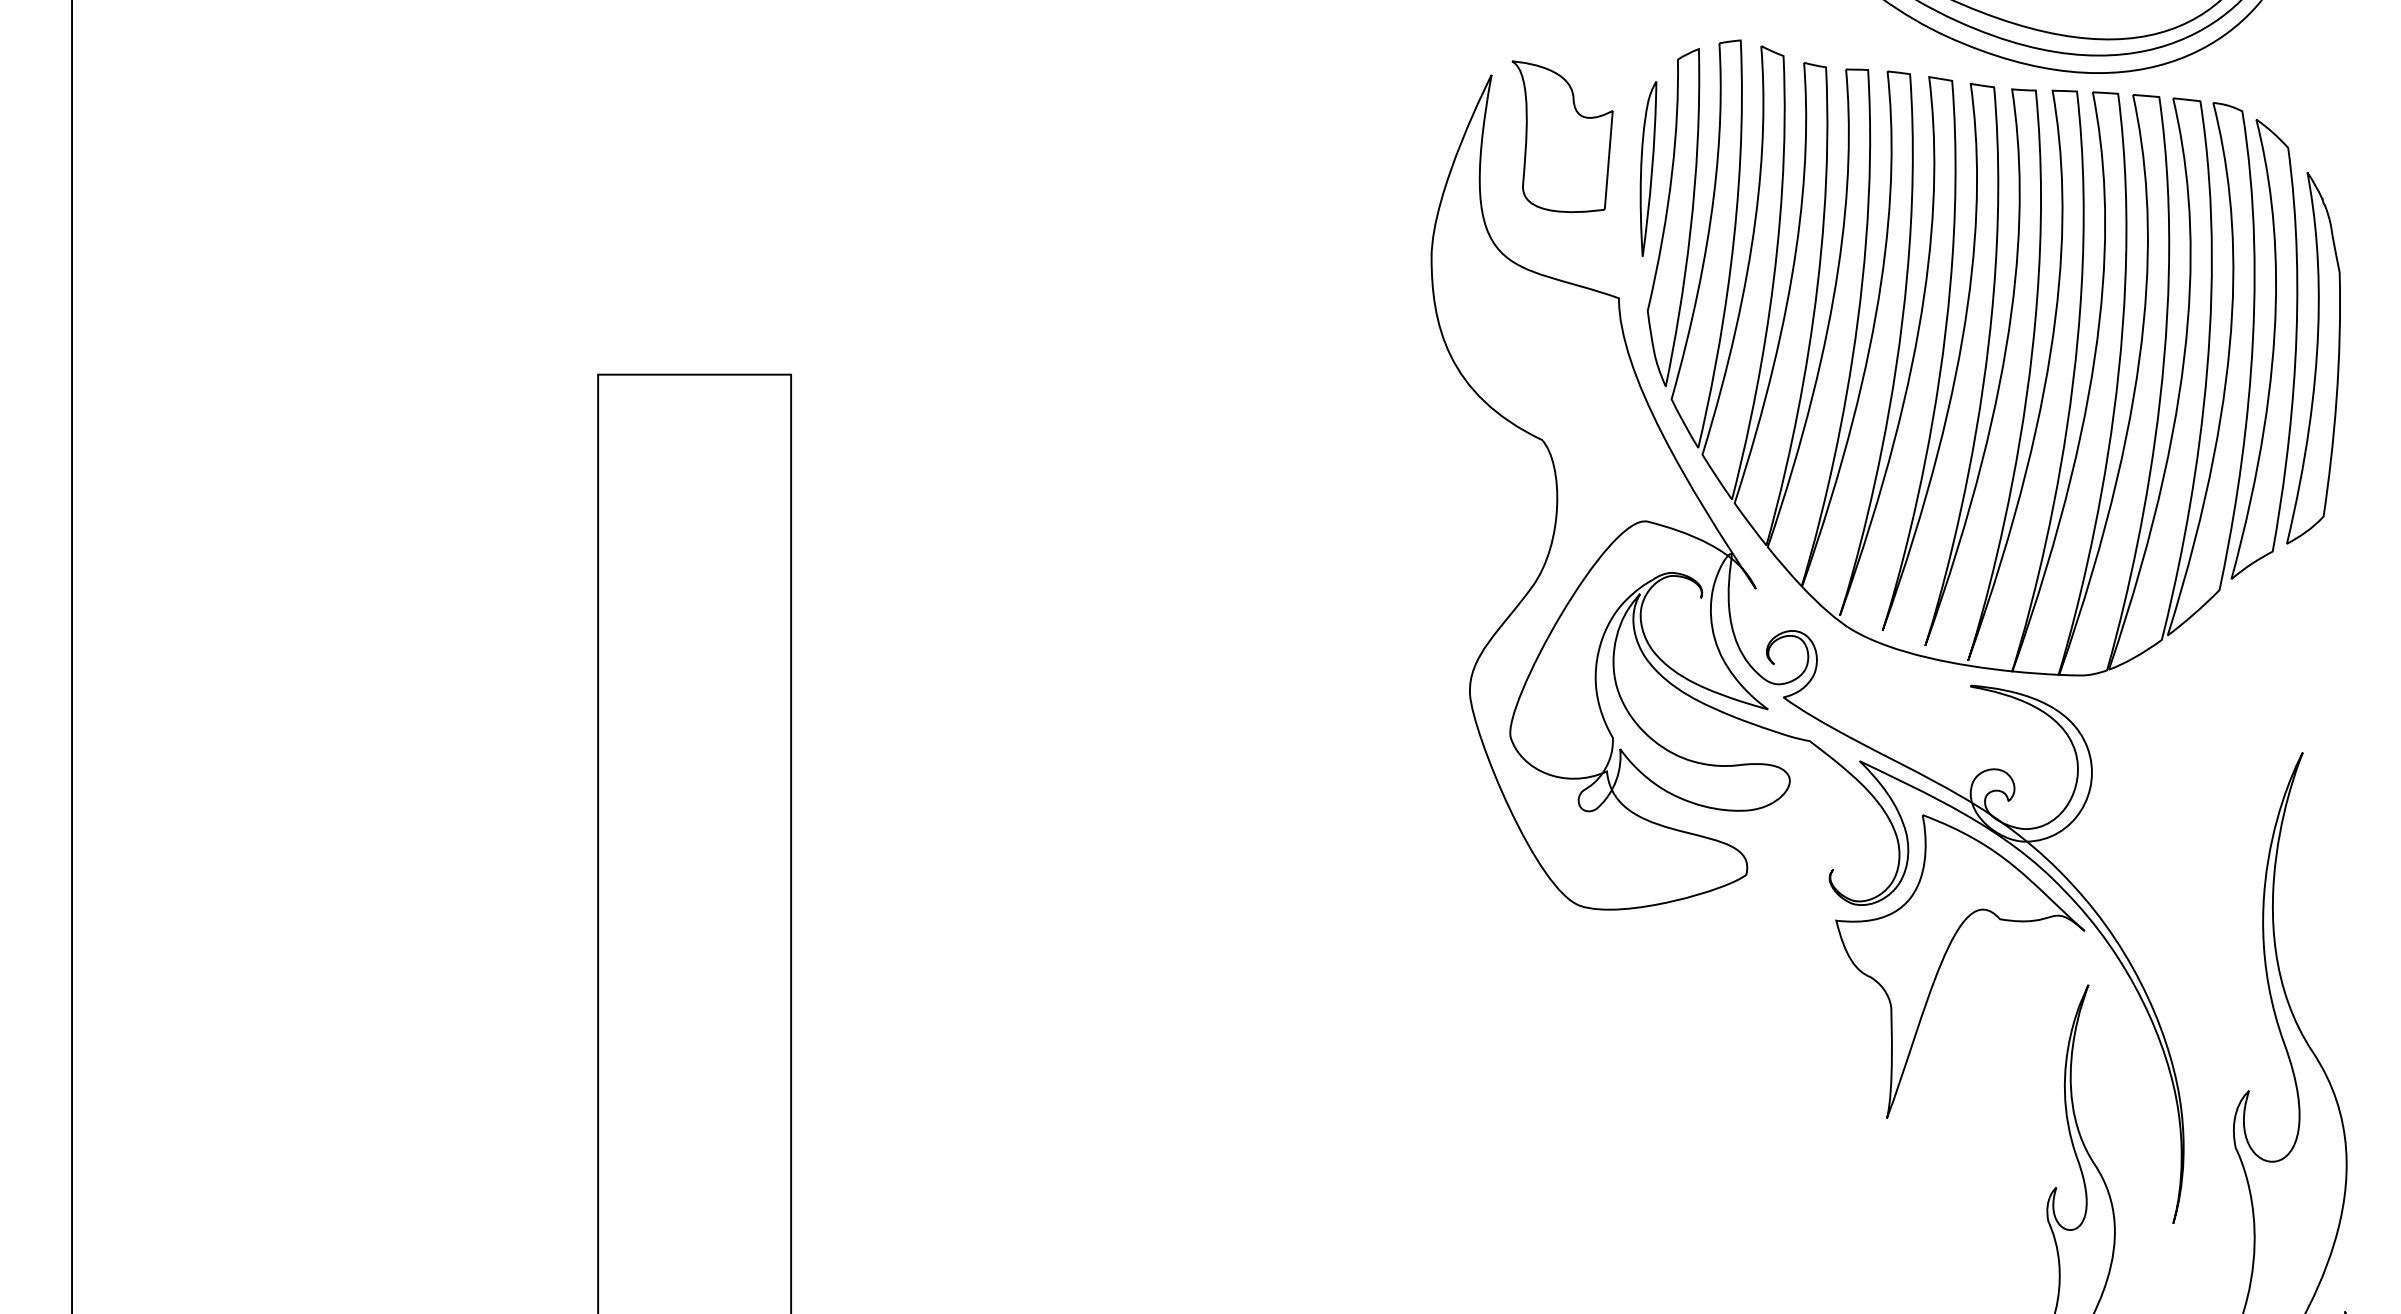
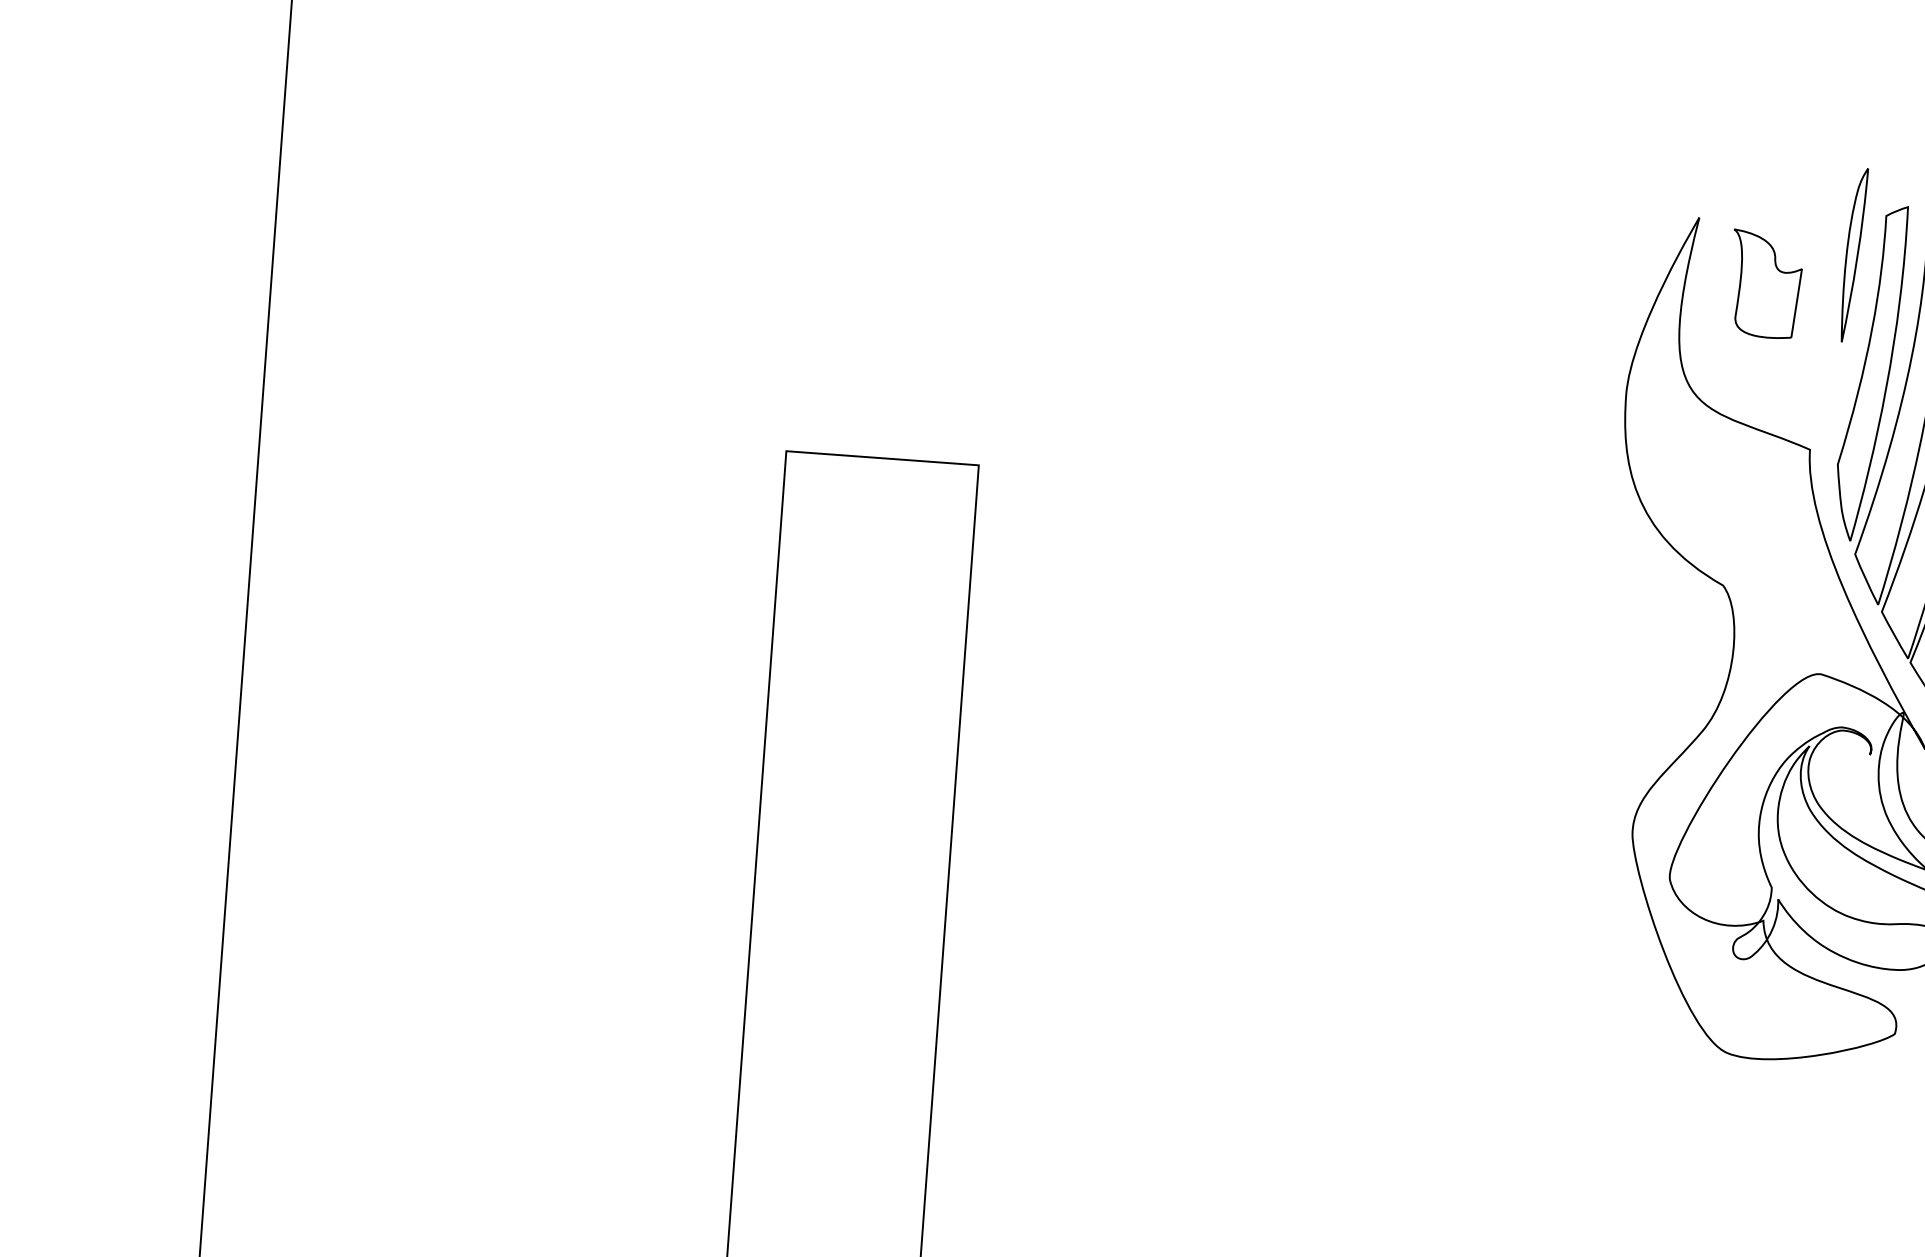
part: (1562, 136) -> (1765, 284), size x0.7
part: (1648, 168) -> (1853, 254), moved

